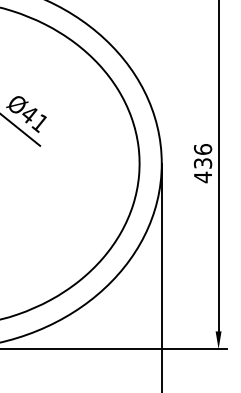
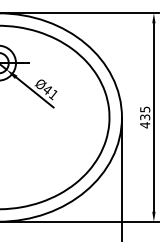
text: (203, 149) -> (145, 109), 436 -> 435

